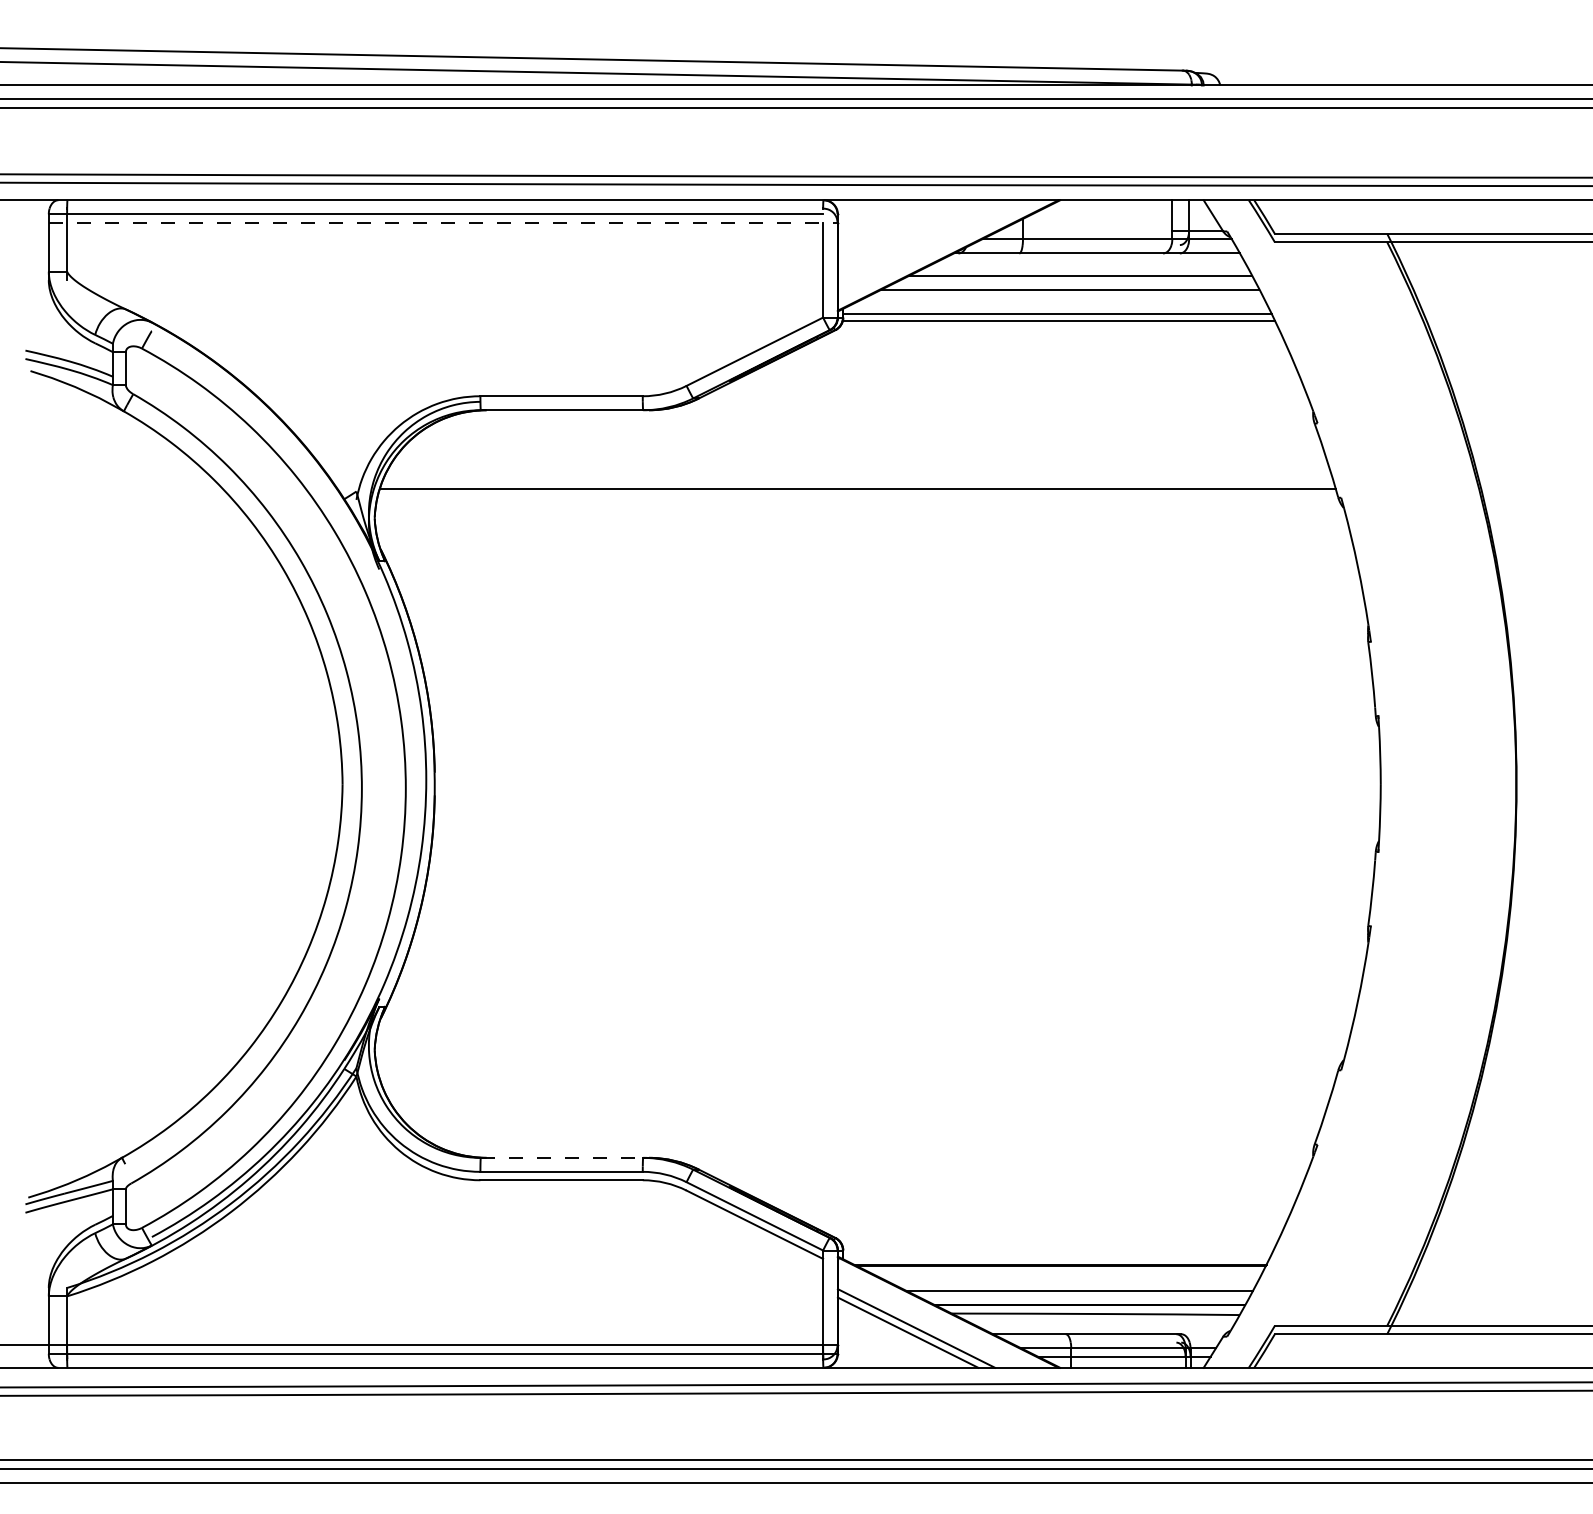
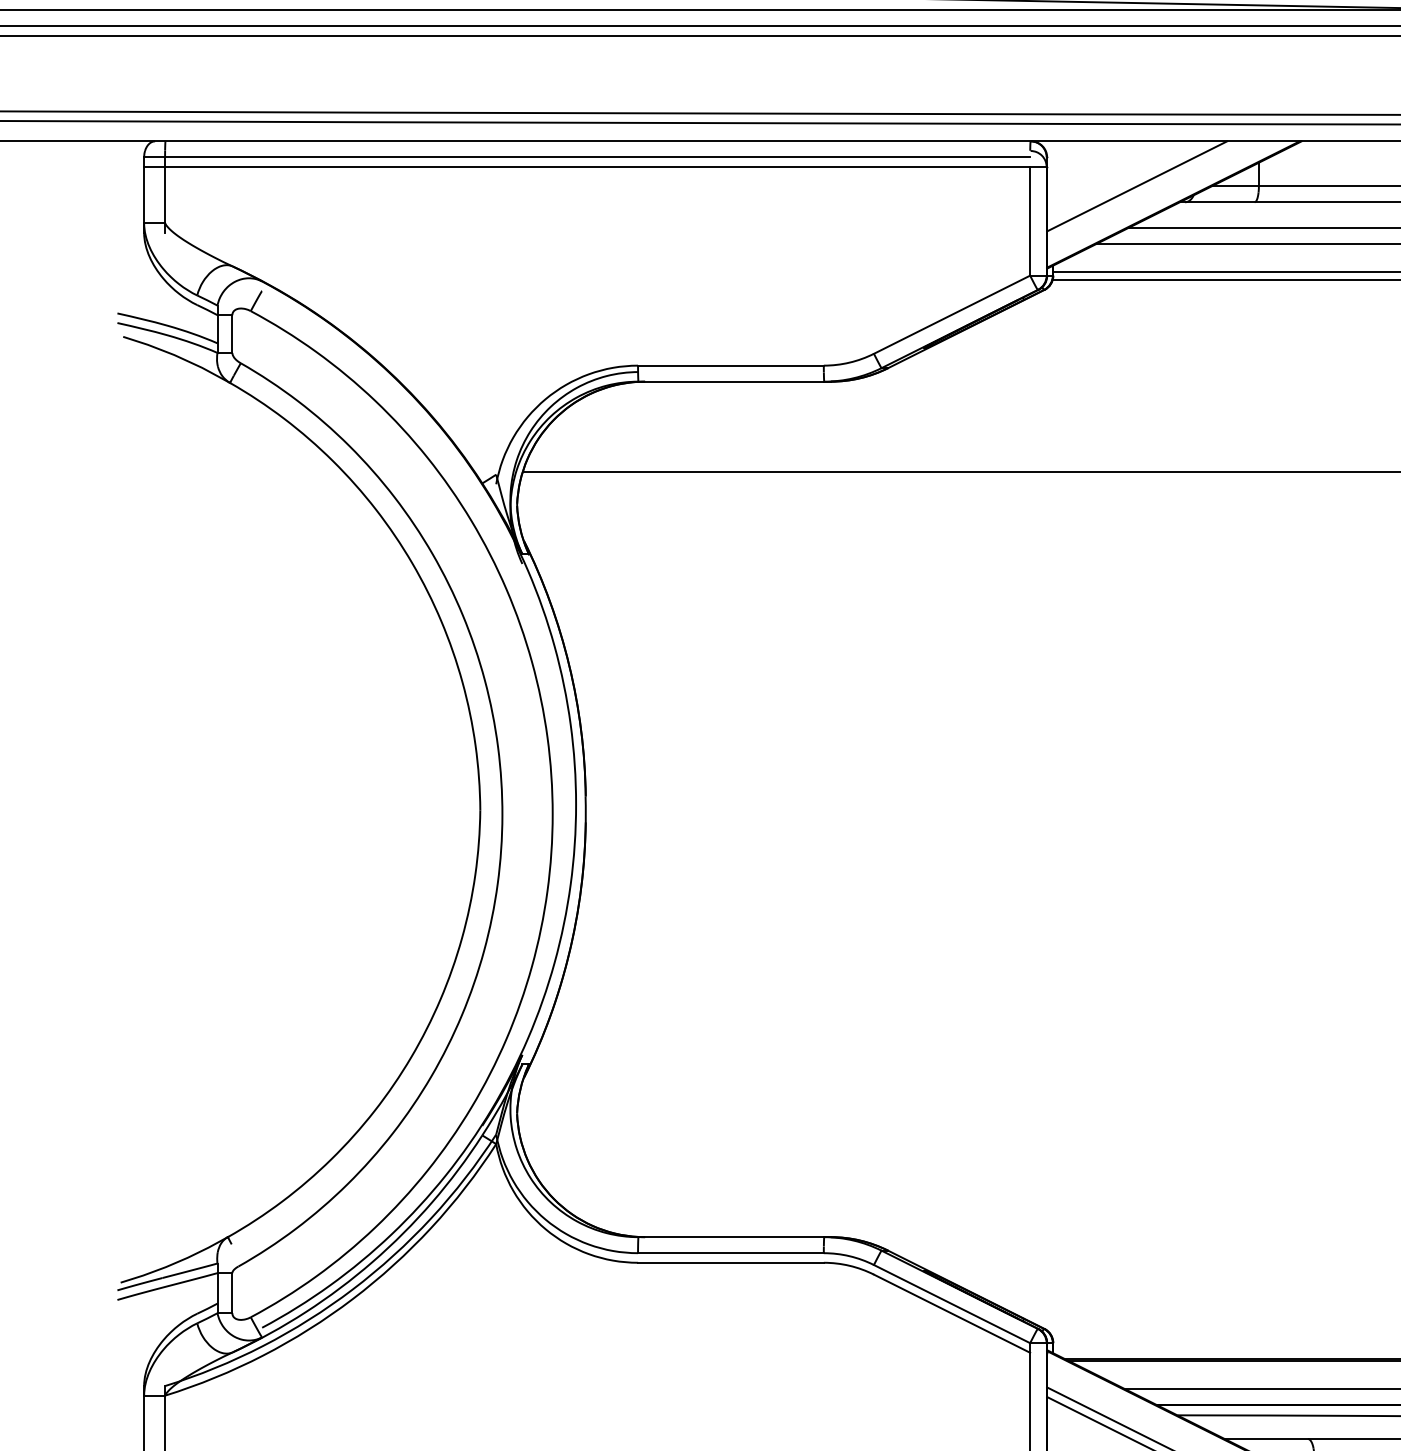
line: (443, 222) -> (595, 166), dashed -> solid
line: (916, 239) -> (1137, 186), added
line: (562, 1157) -> (731, 1236), dashed -> solid

